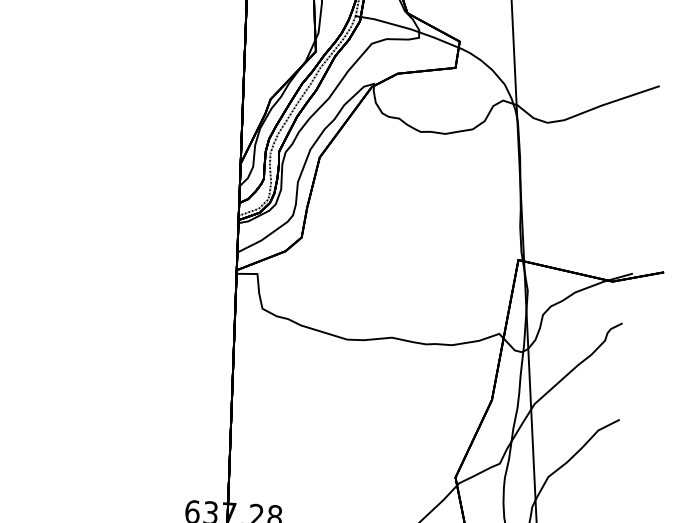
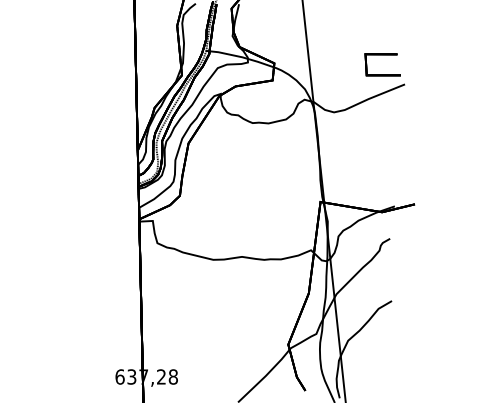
part: (627, 39) -> (382, 55), added

